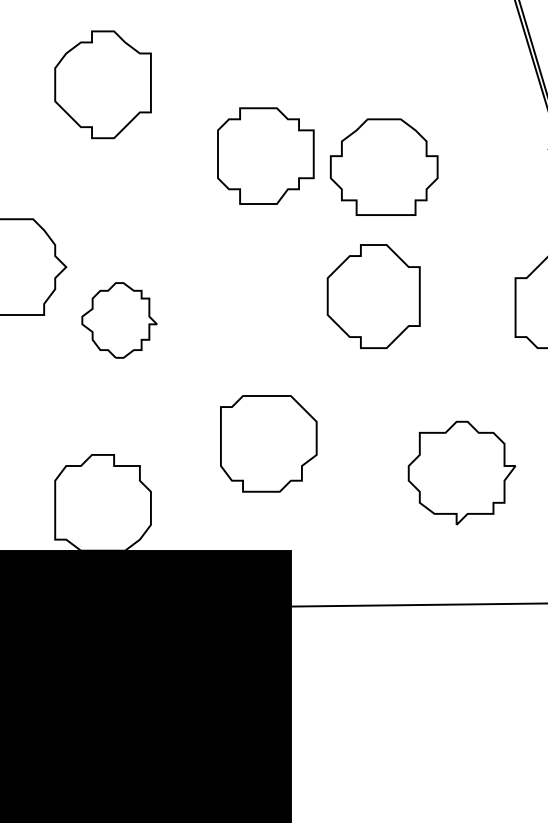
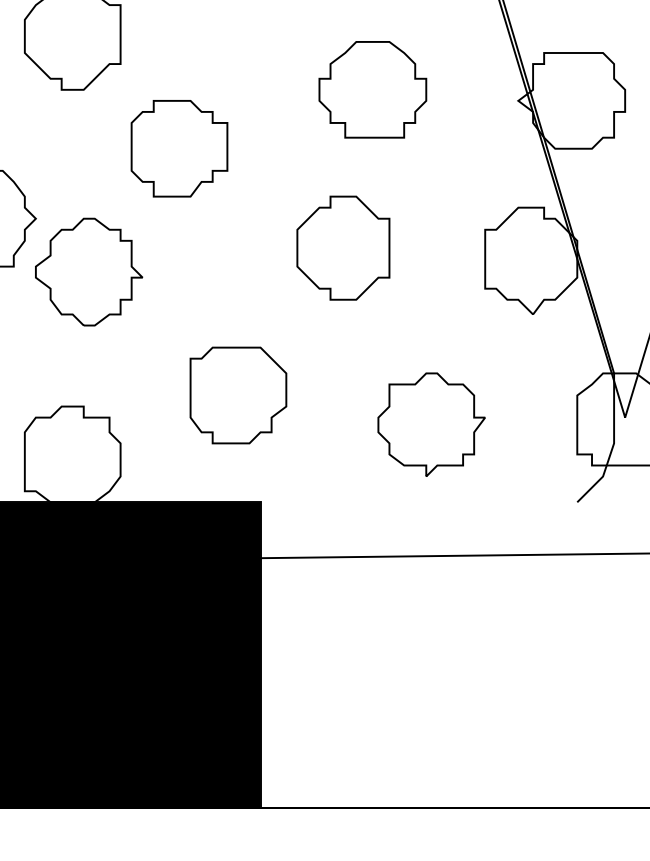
part: (265, 155) -> (179, 148), moved
part: (383, 166) -> (372, 89), moved
part: (119, 319) -> (89, 271), size x1.43

